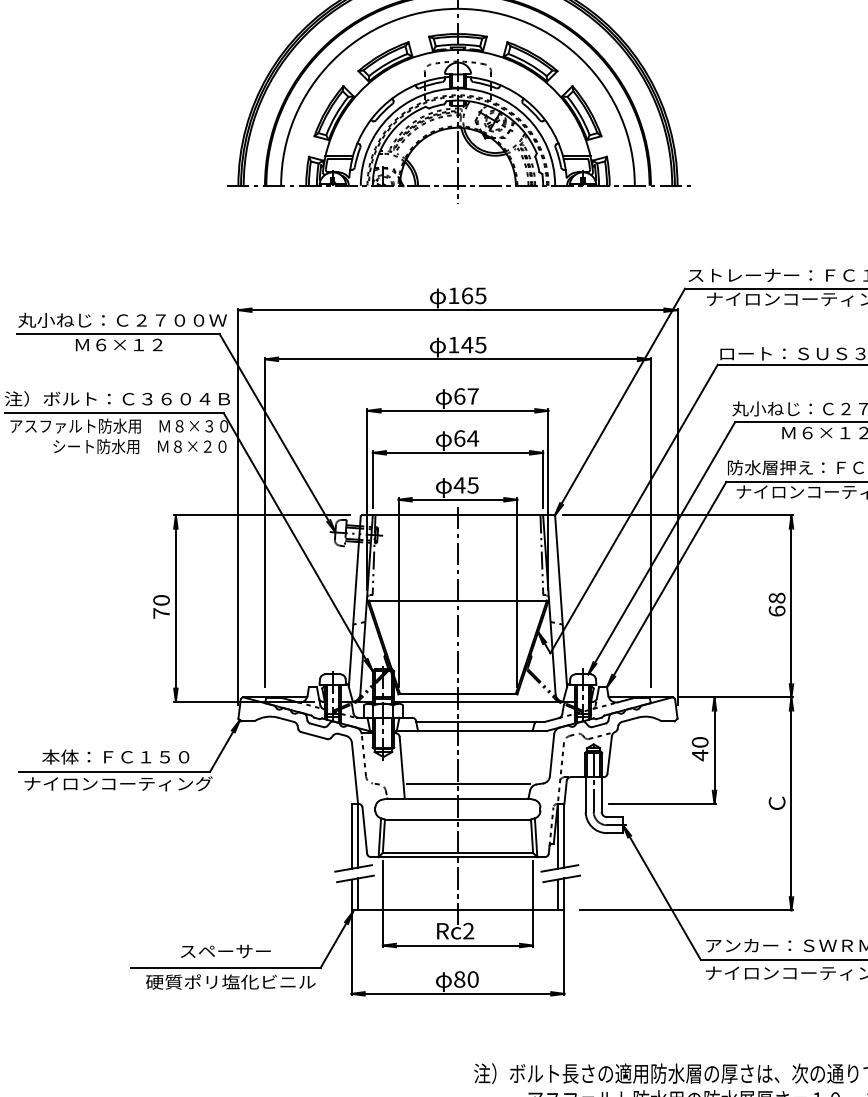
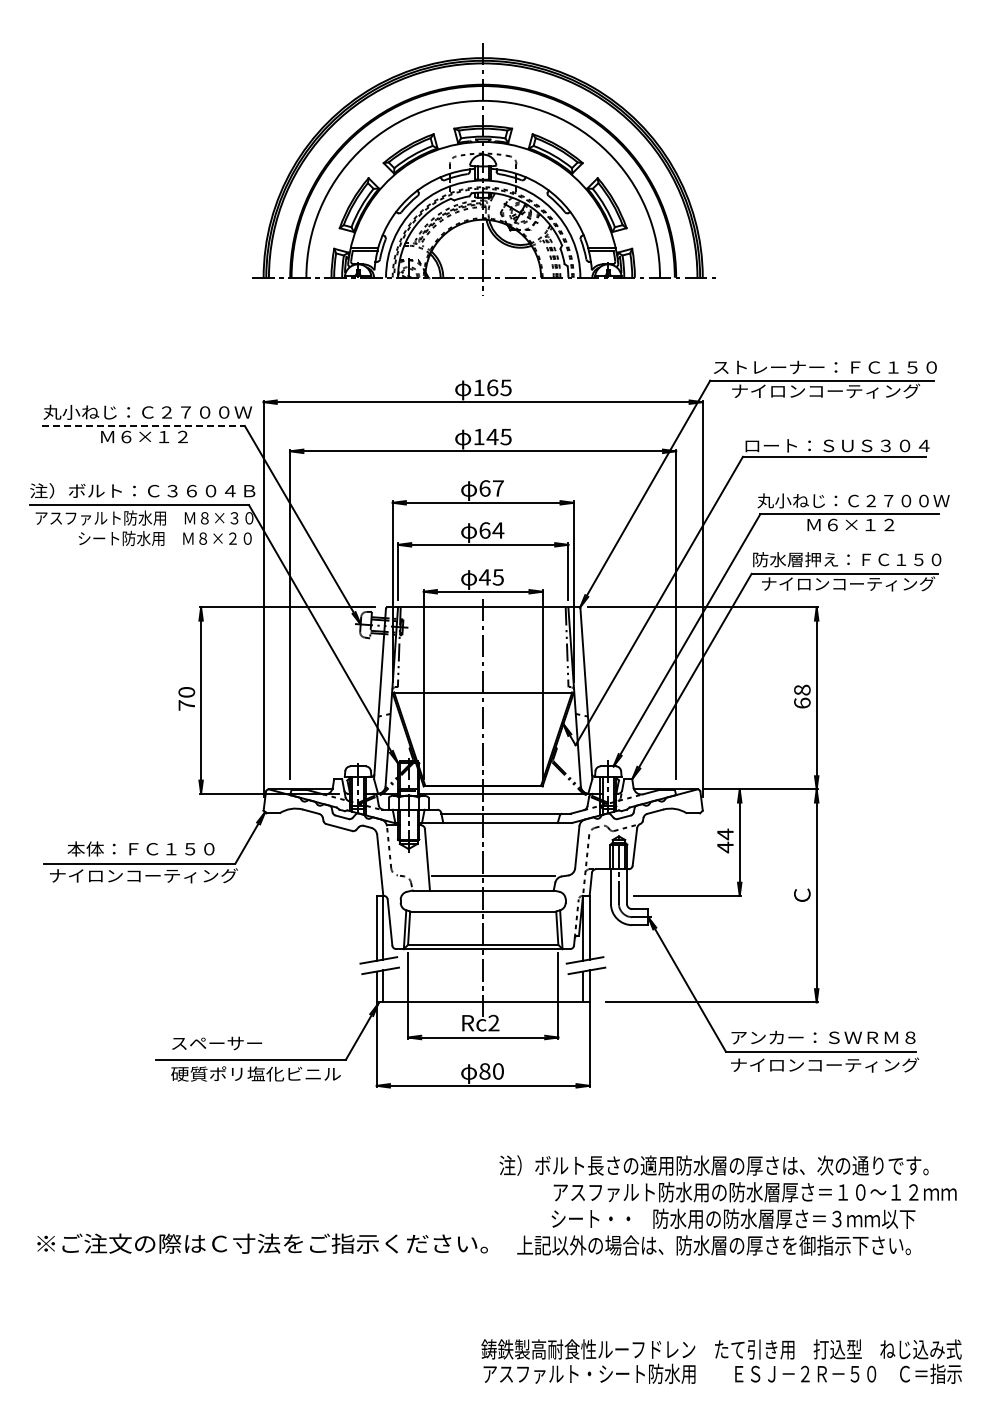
line: (118, 333) -> (143, 425), solid -> dashed
text: (700, 742) -> (725, 834), 40 -> 44
text: (226, 951) -> (217, 1043), moved

